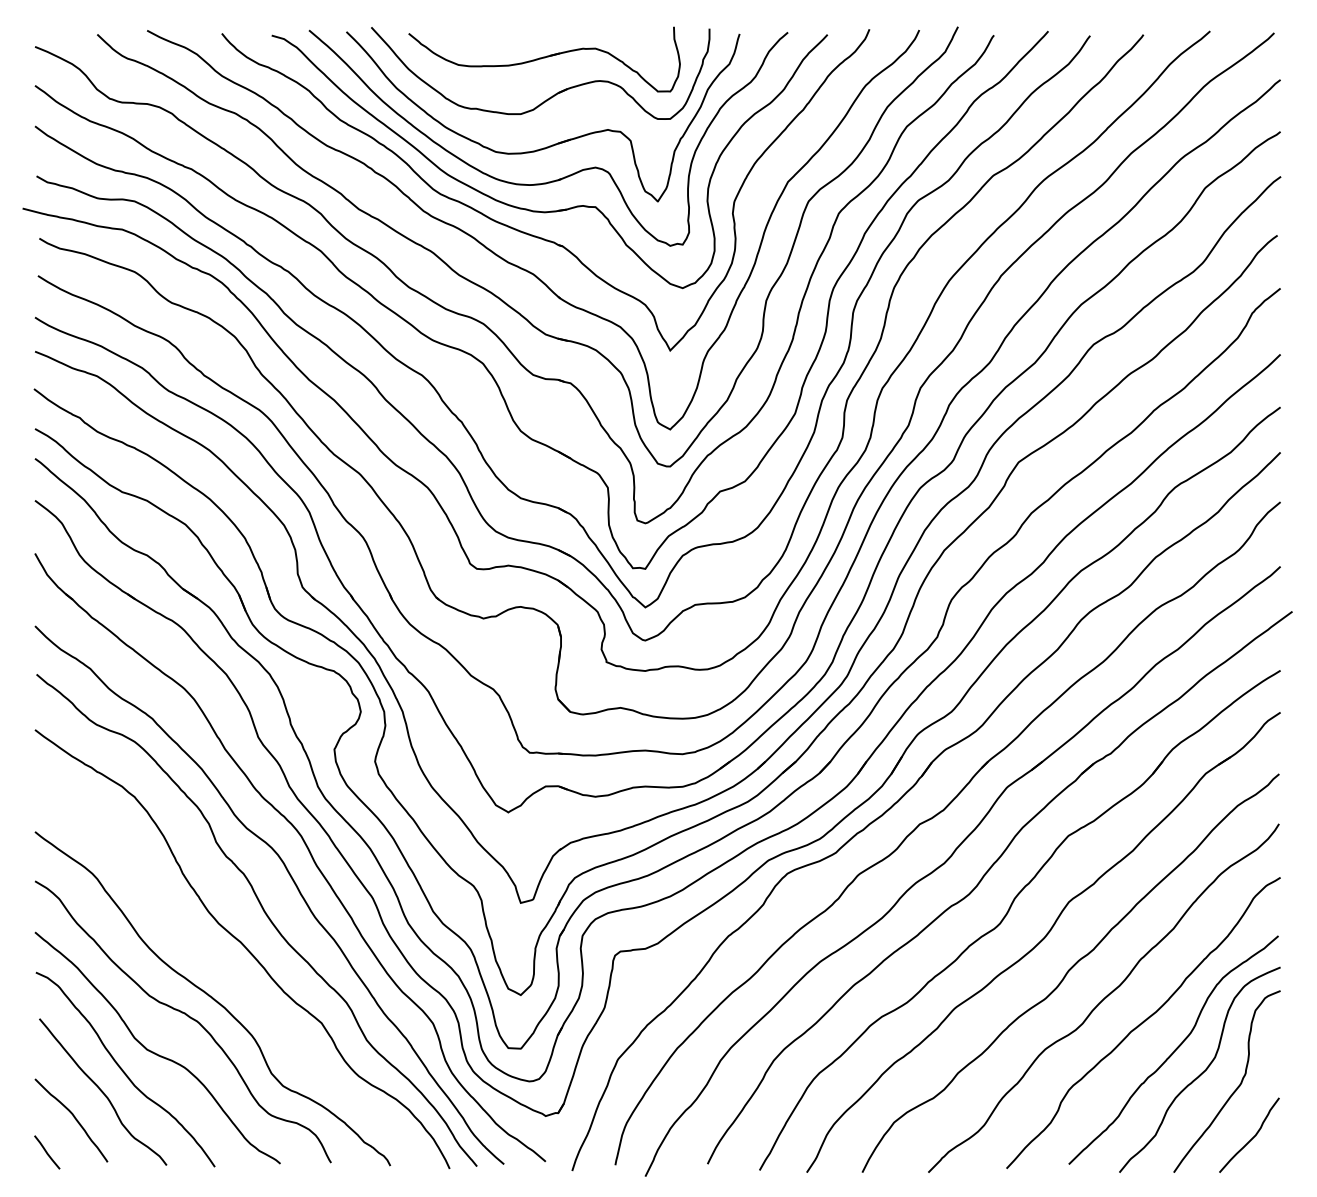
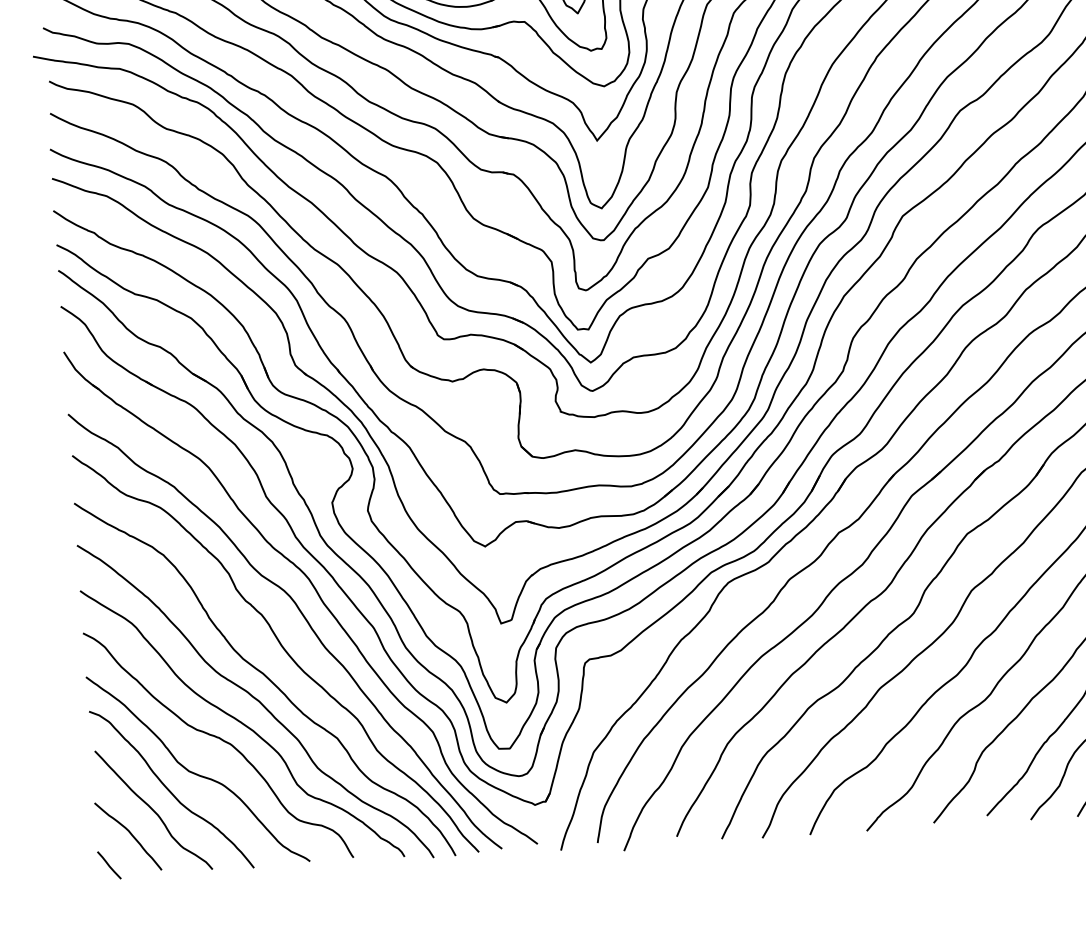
curve: (230, 972) -> (256, 700), added

